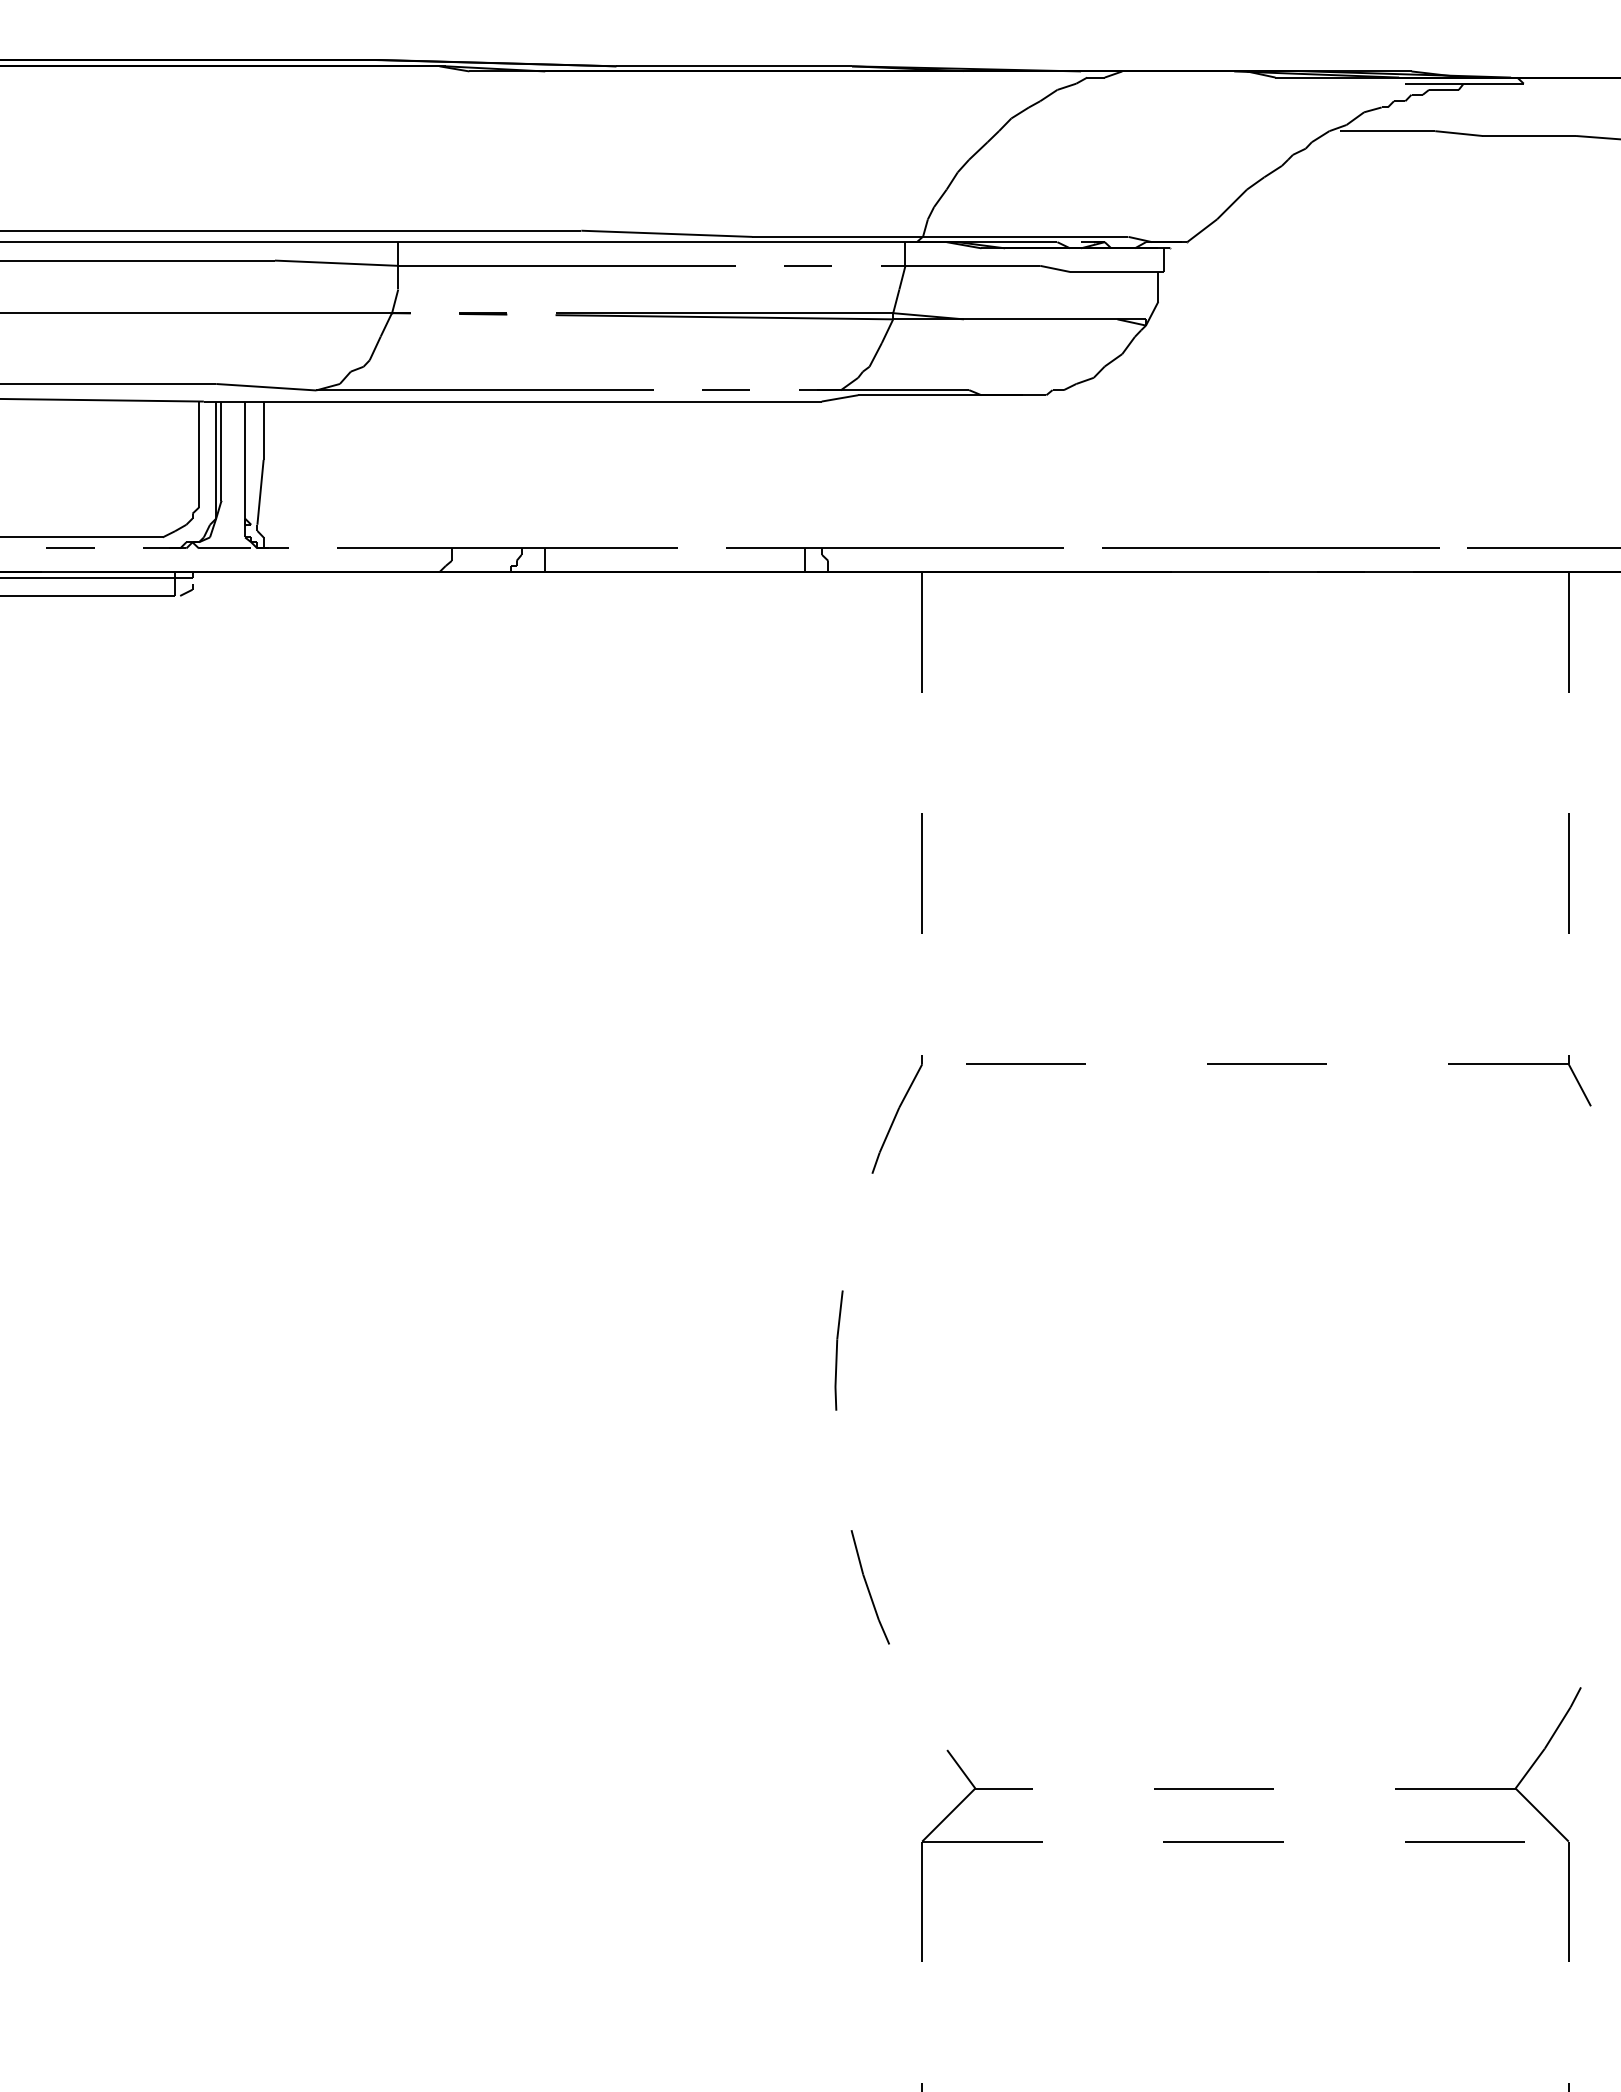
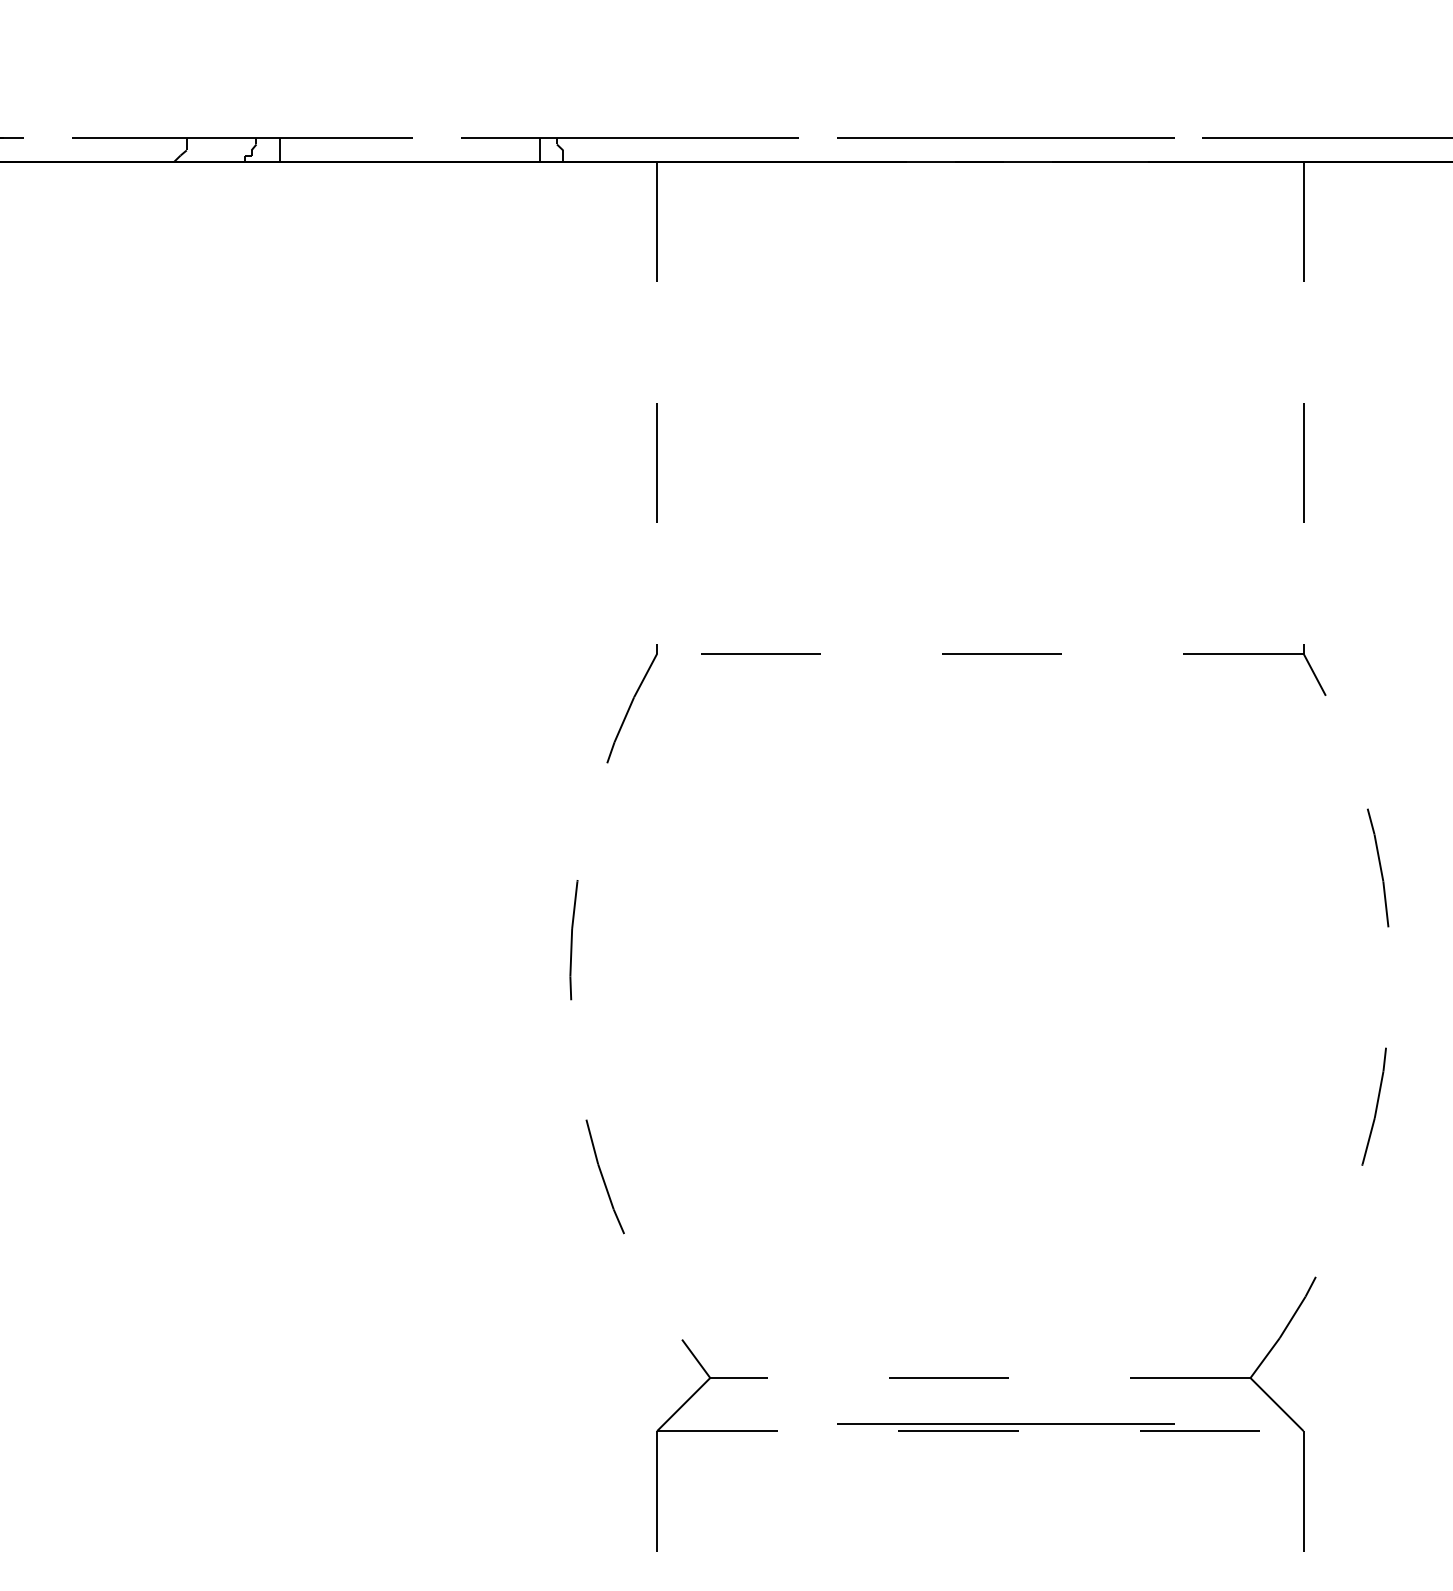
line: (1270, 1833) -> (1005, 1423), added

